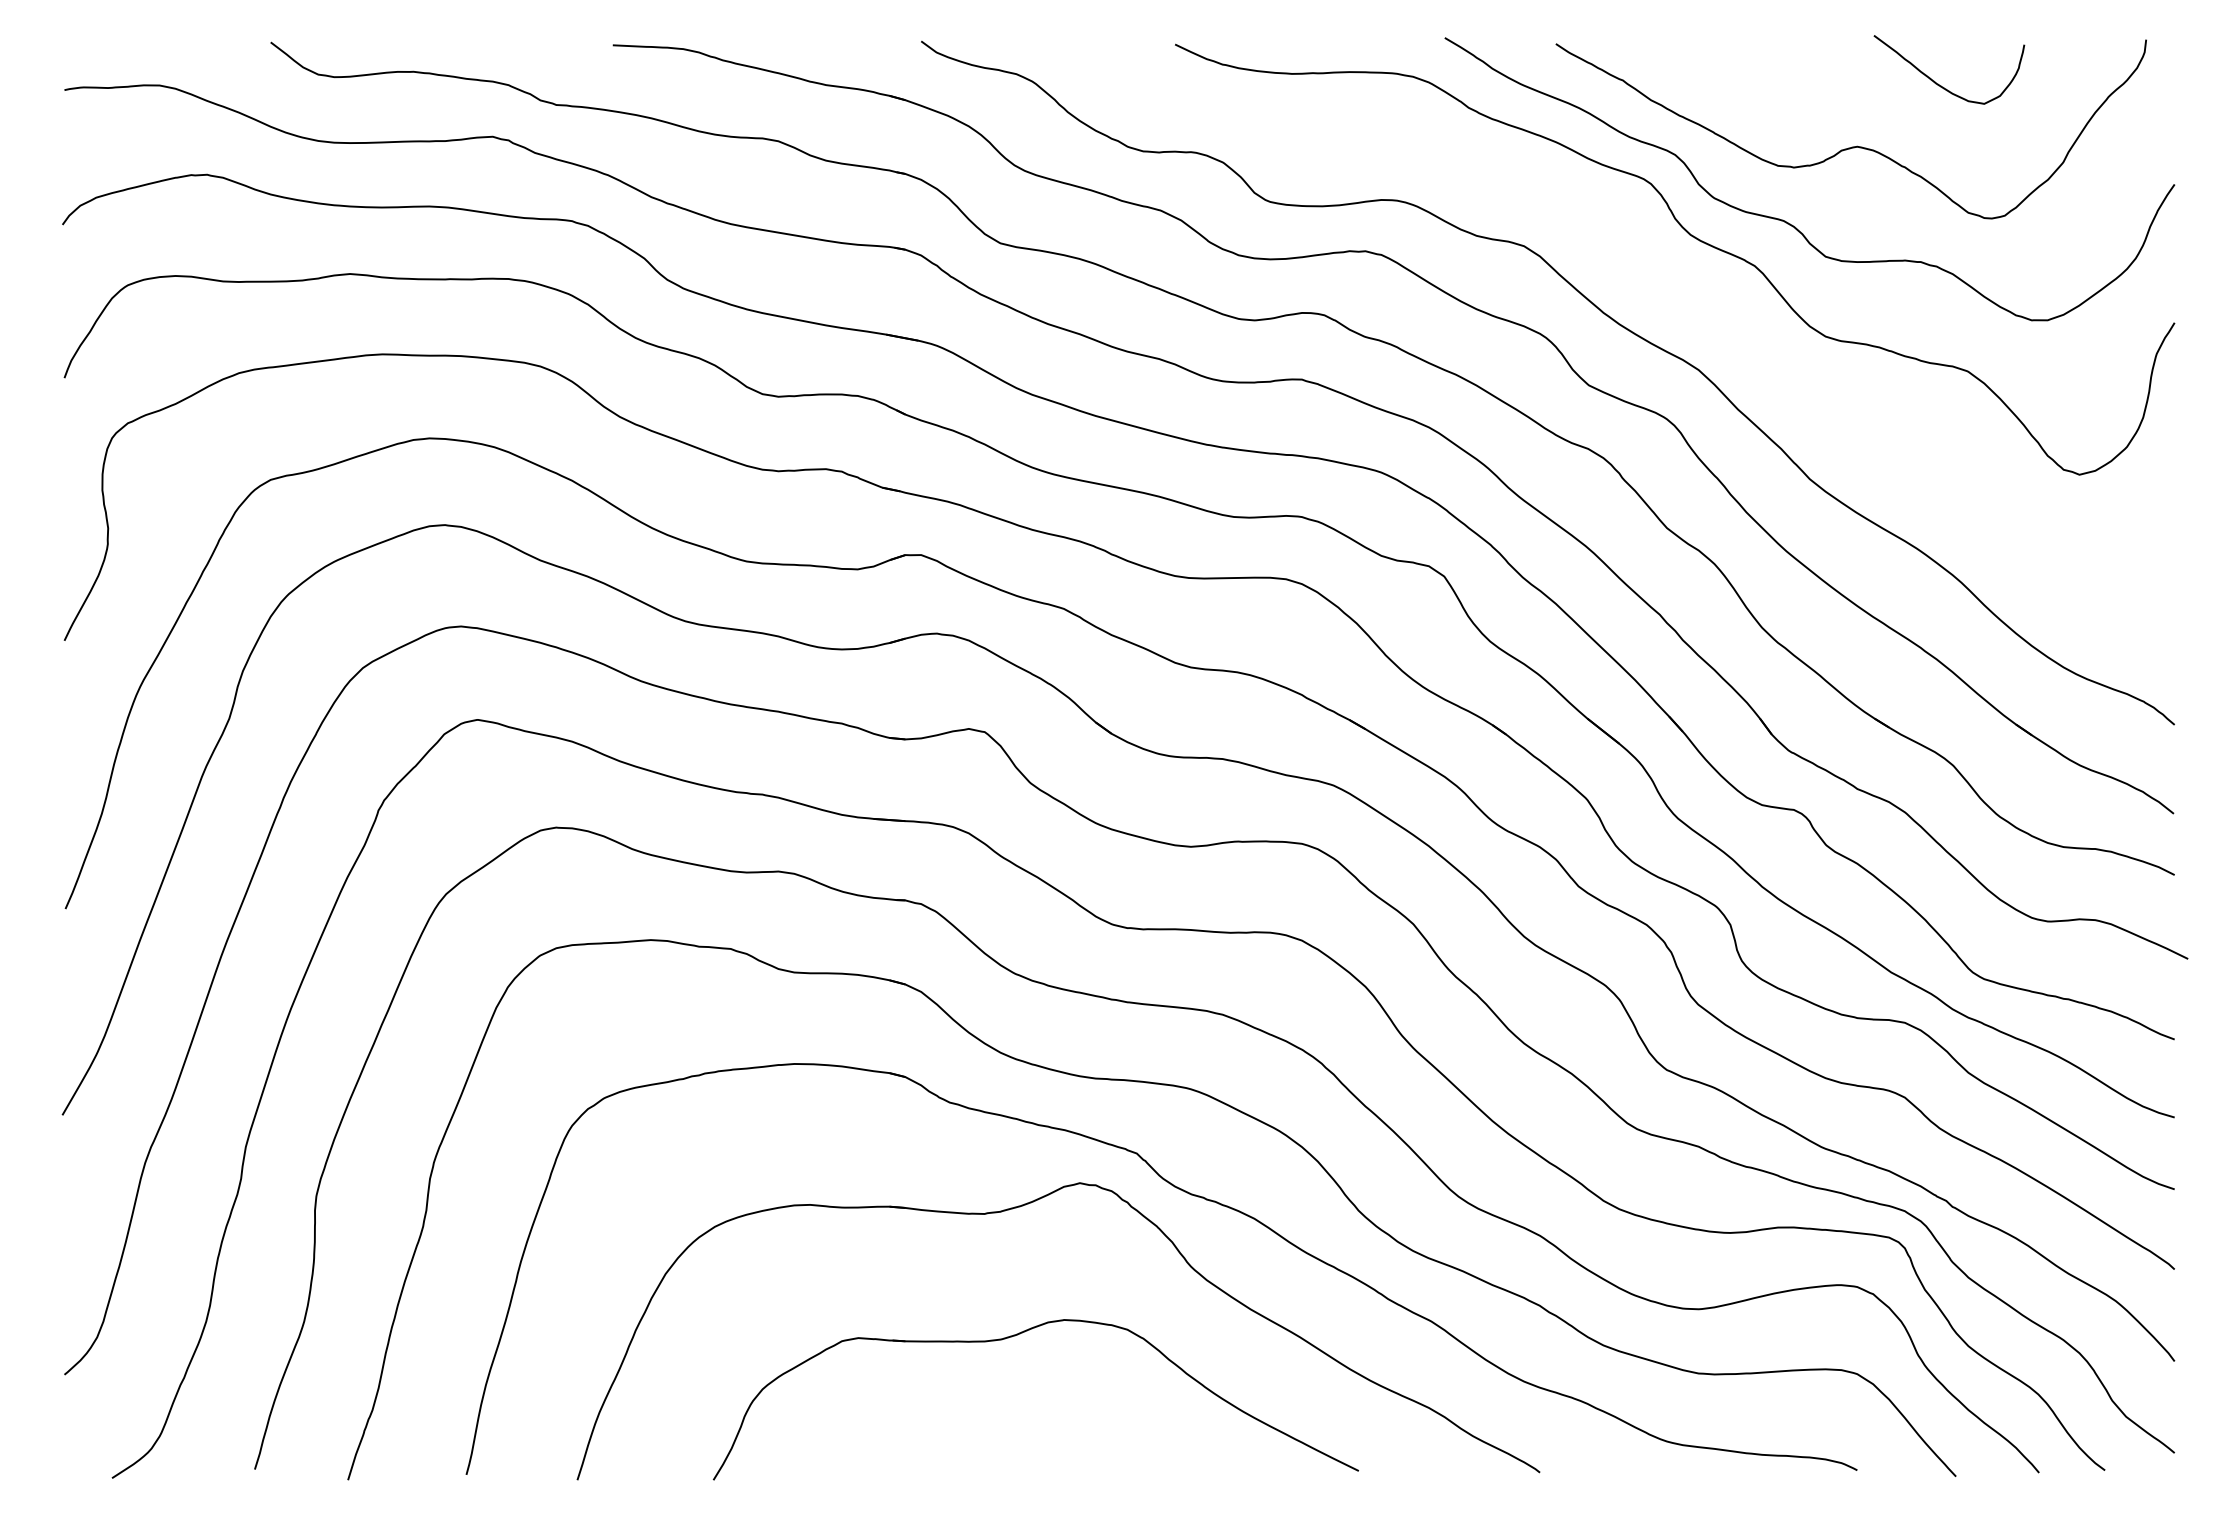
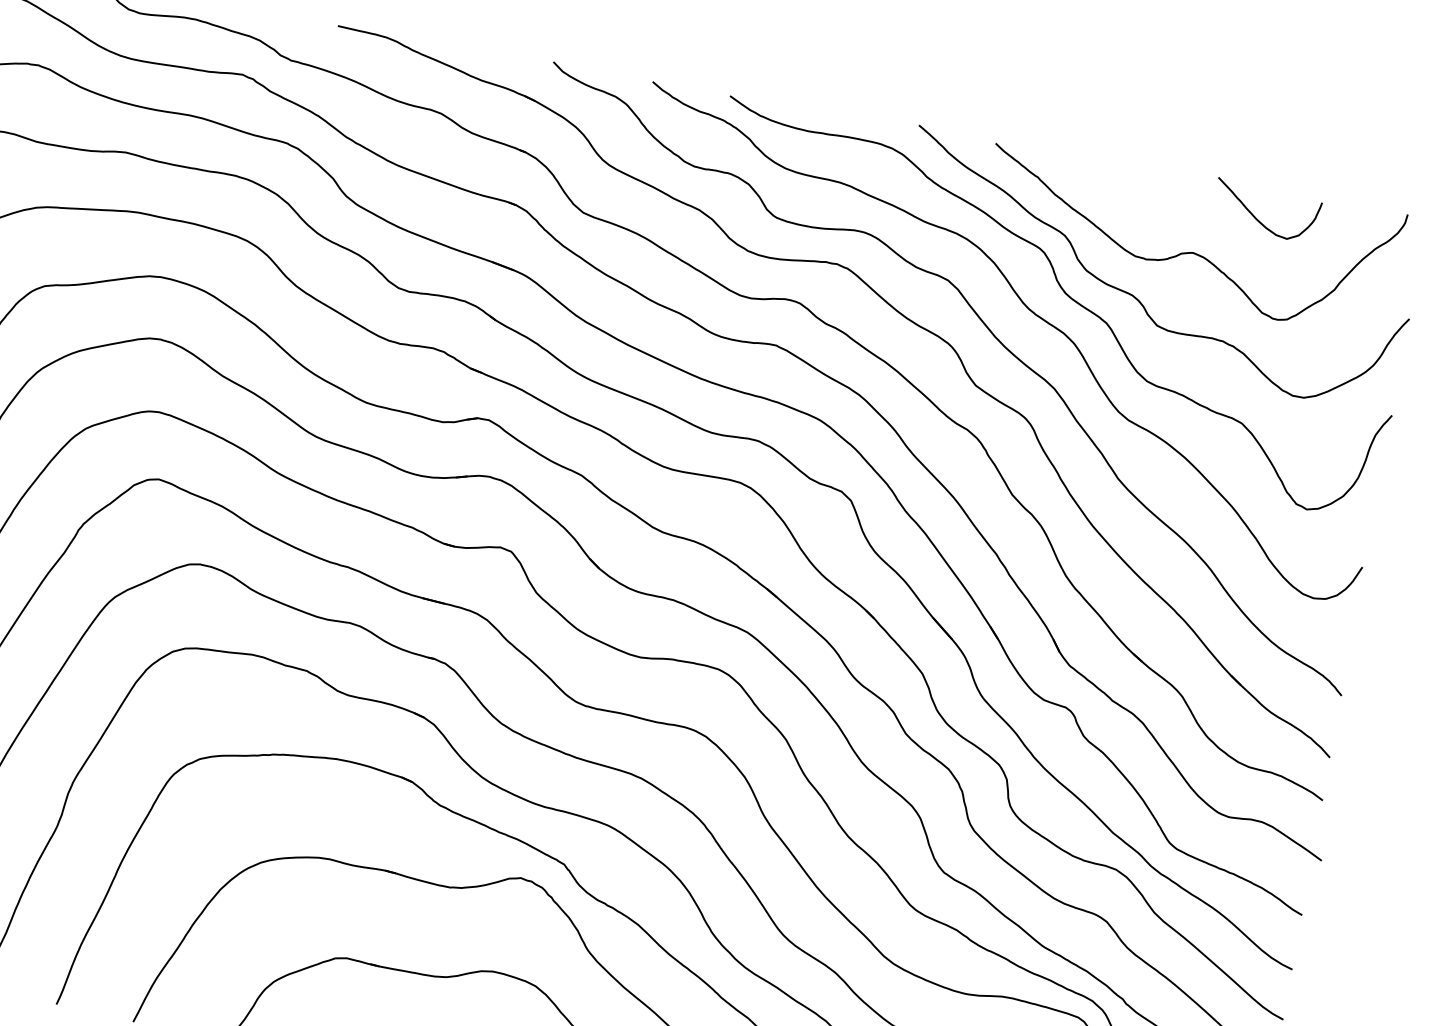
curve: (1644, 267) -> (1029, 310), added

